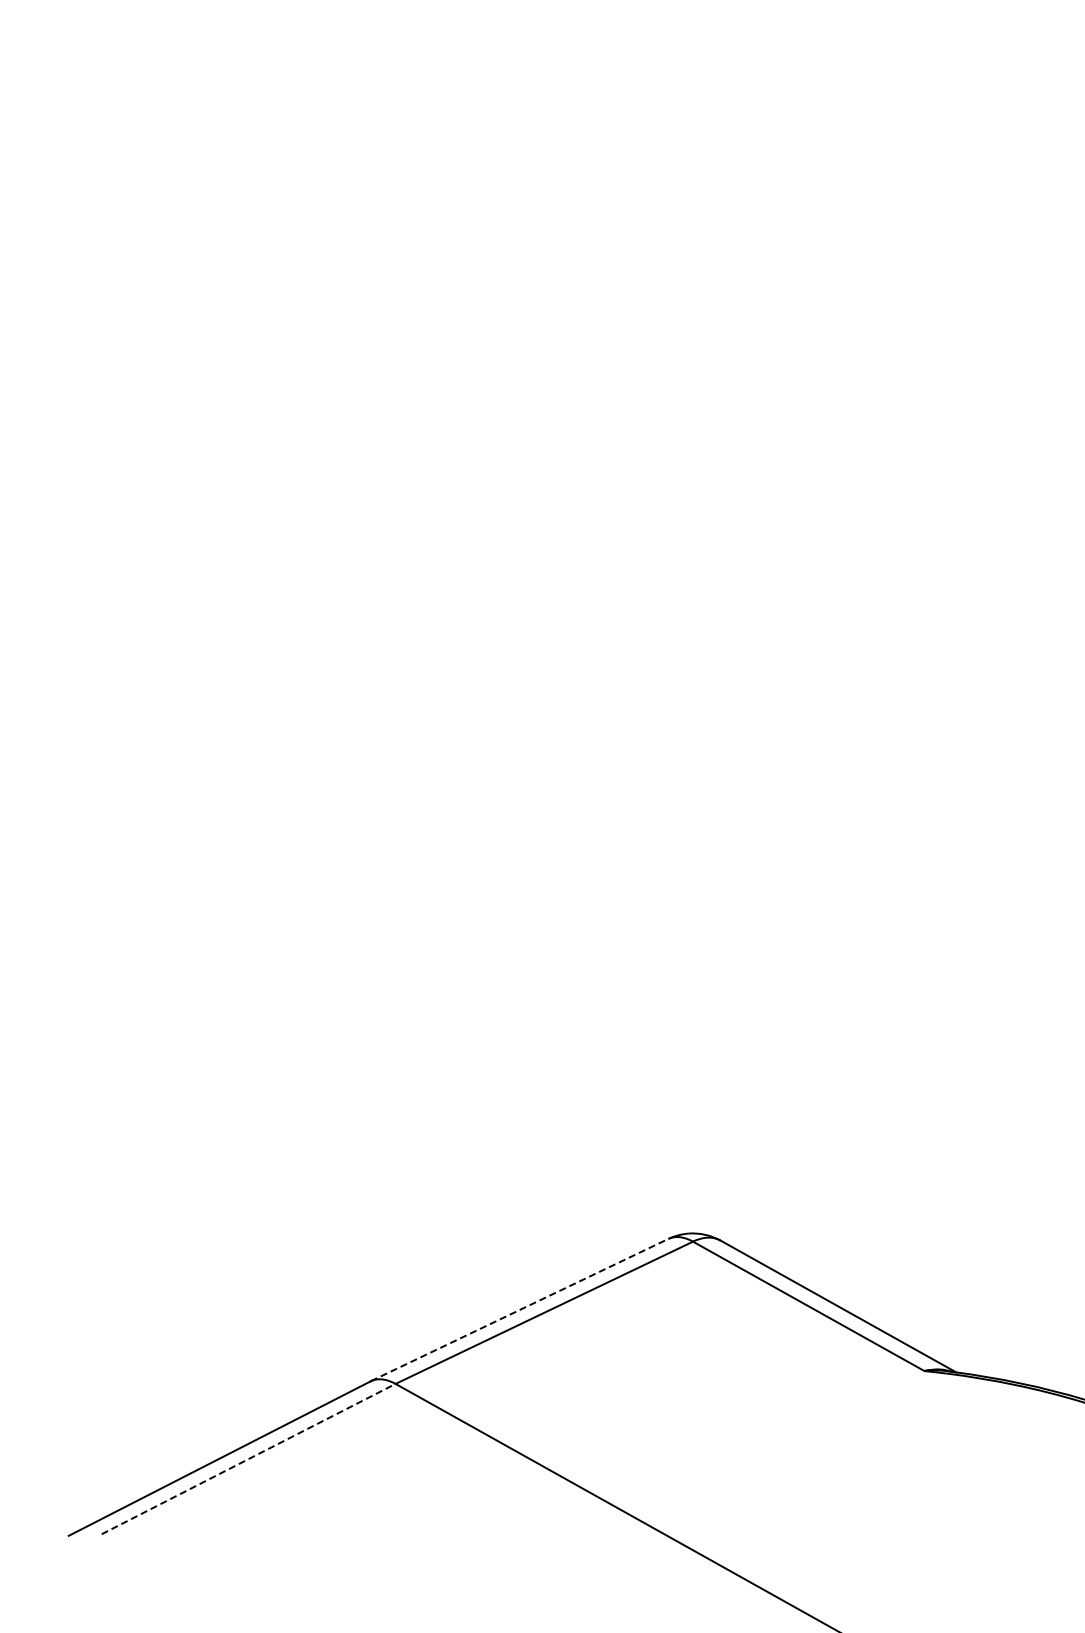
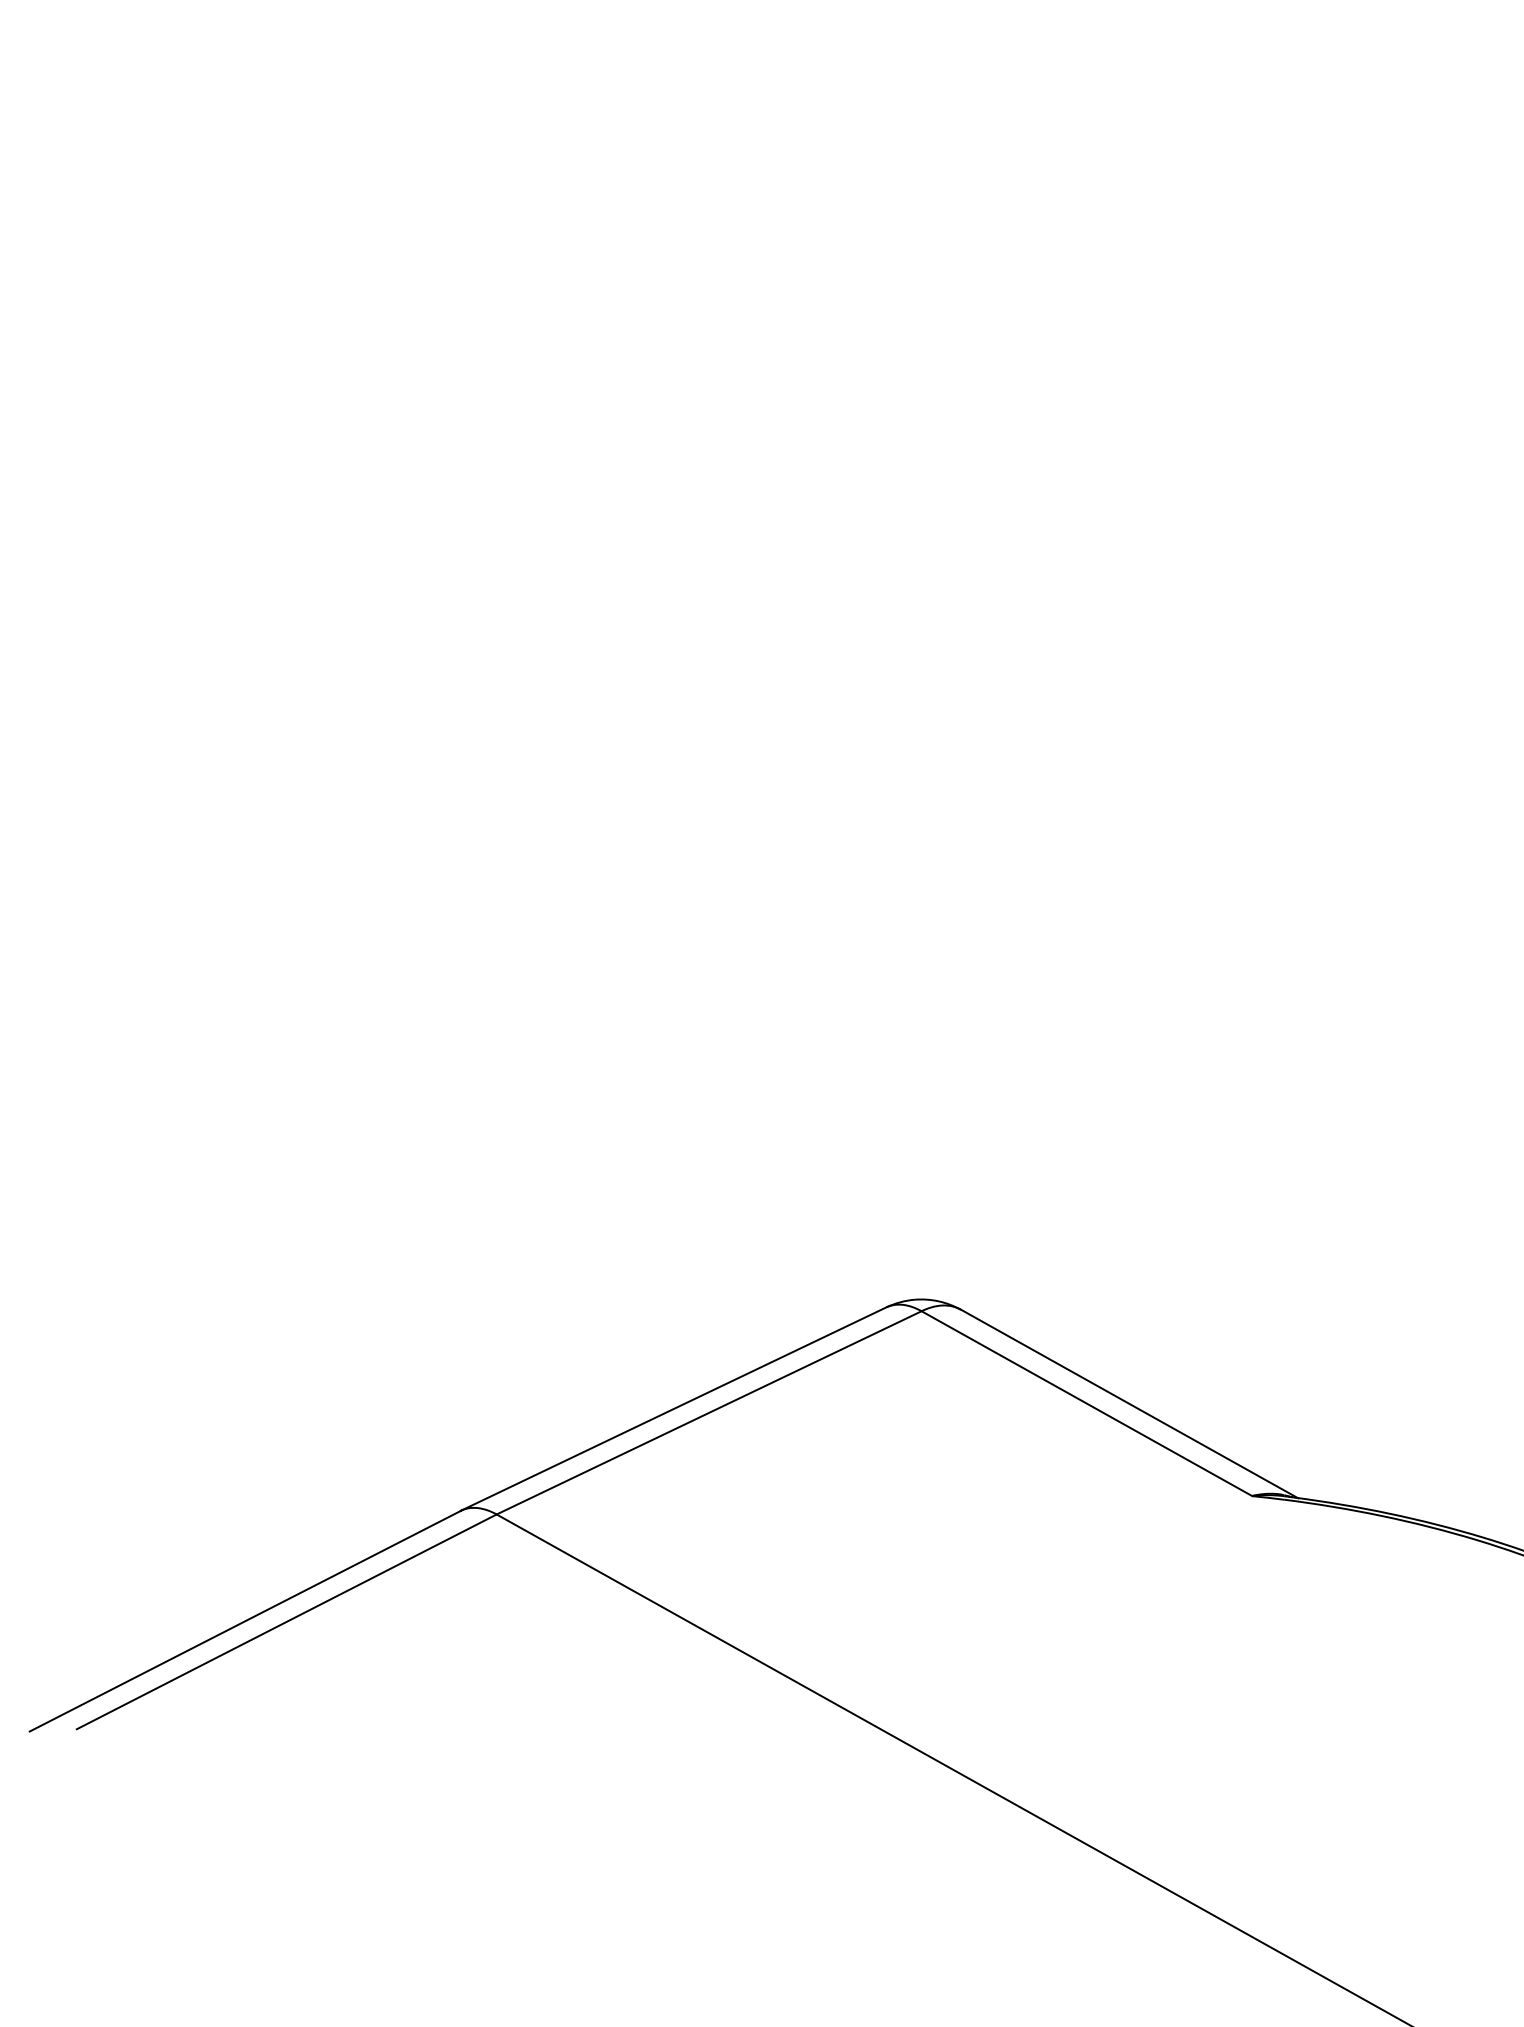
line: (519, 1310) -> (673, 1409), dashed -> solid
line: (249, 1458) -> (287, 1621), dashed -> solid

